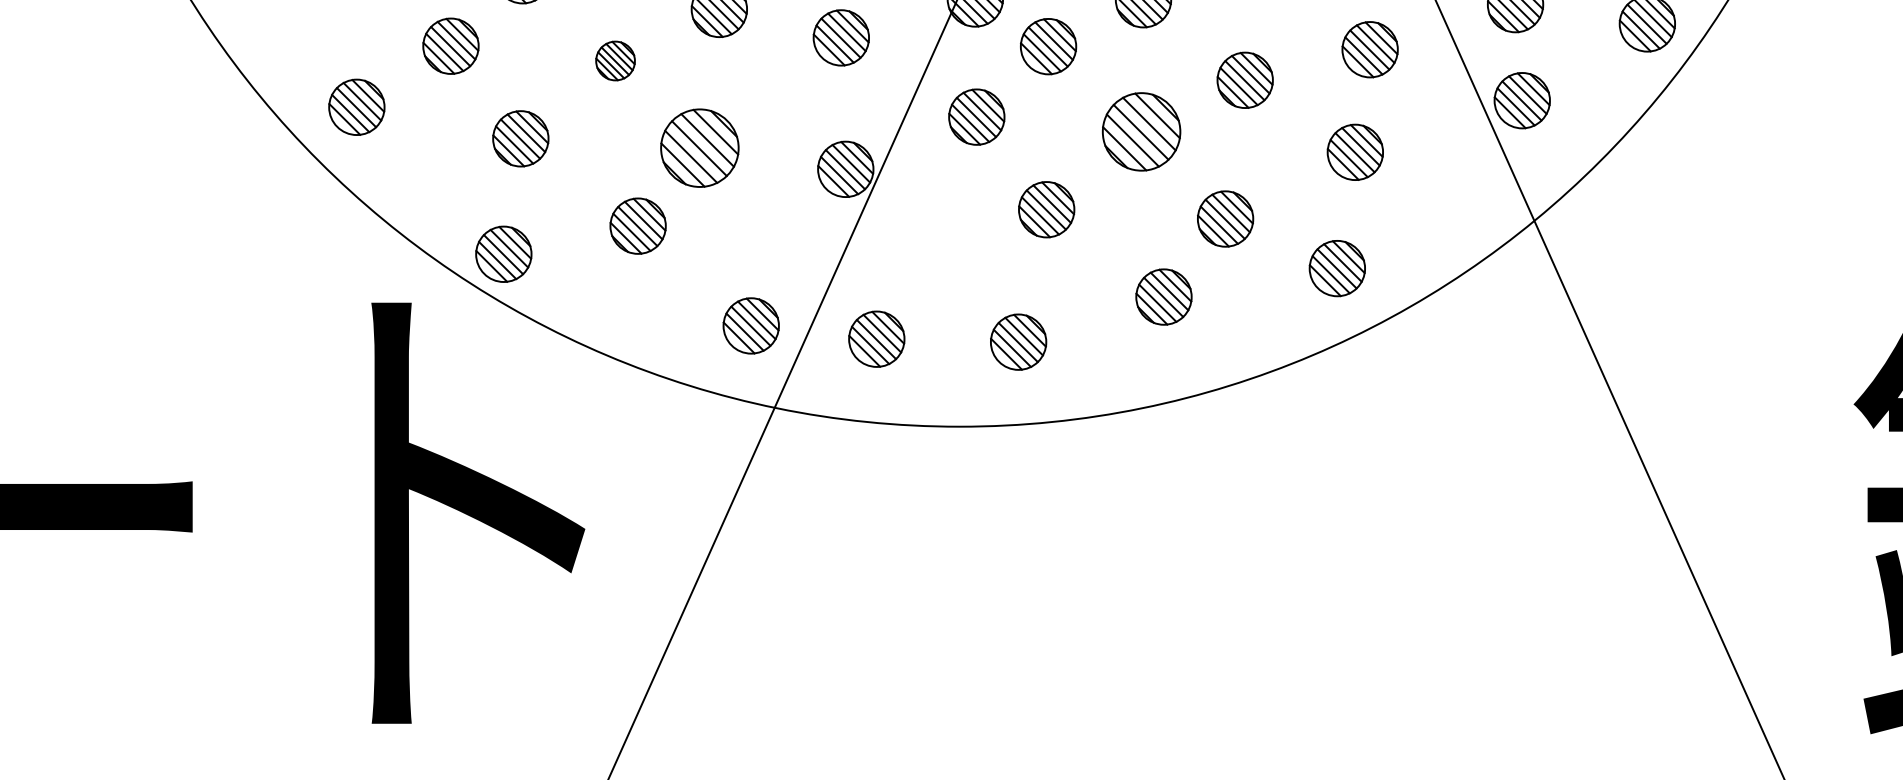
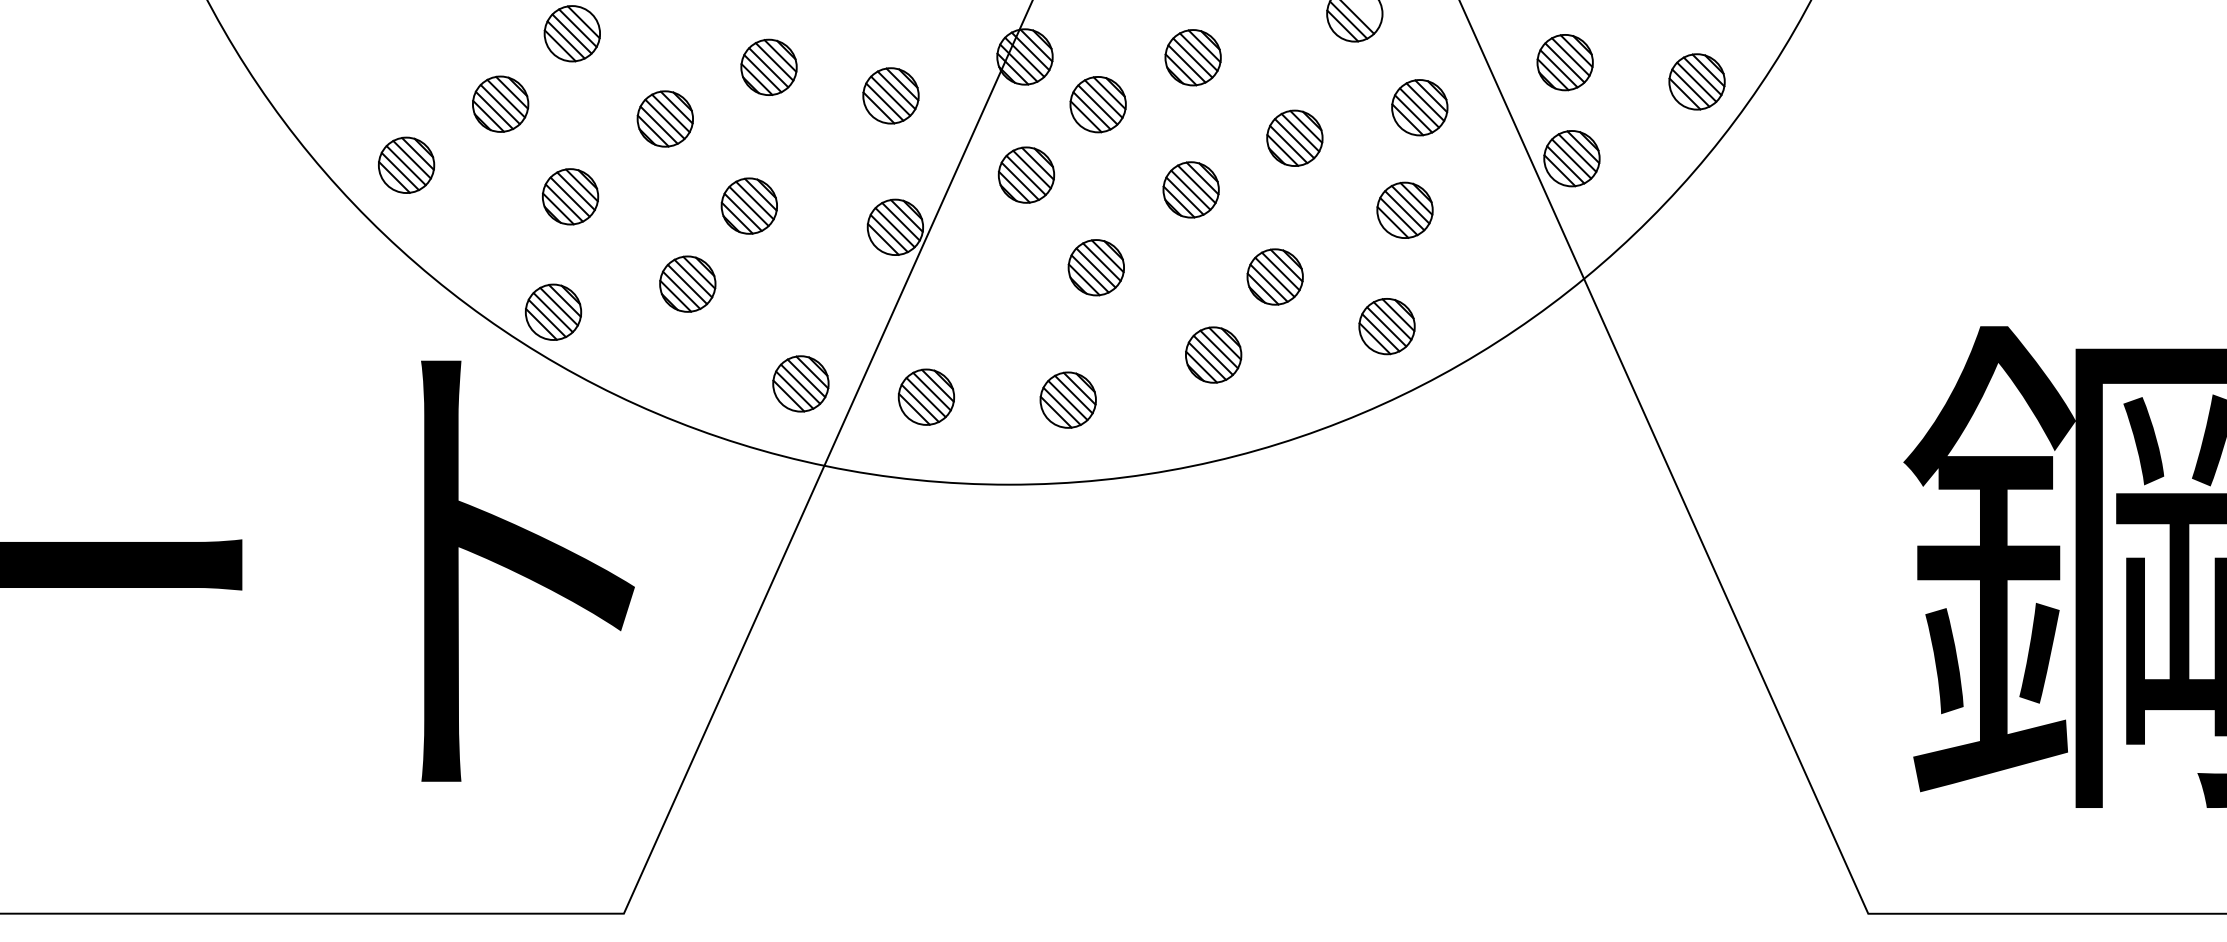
part: (614, 60) -> (664, 118), size x1.43
part: (1140, 131) -> (1190, 189), size x0.71
part: (698, 147) -> (748, 205), size x0.71

